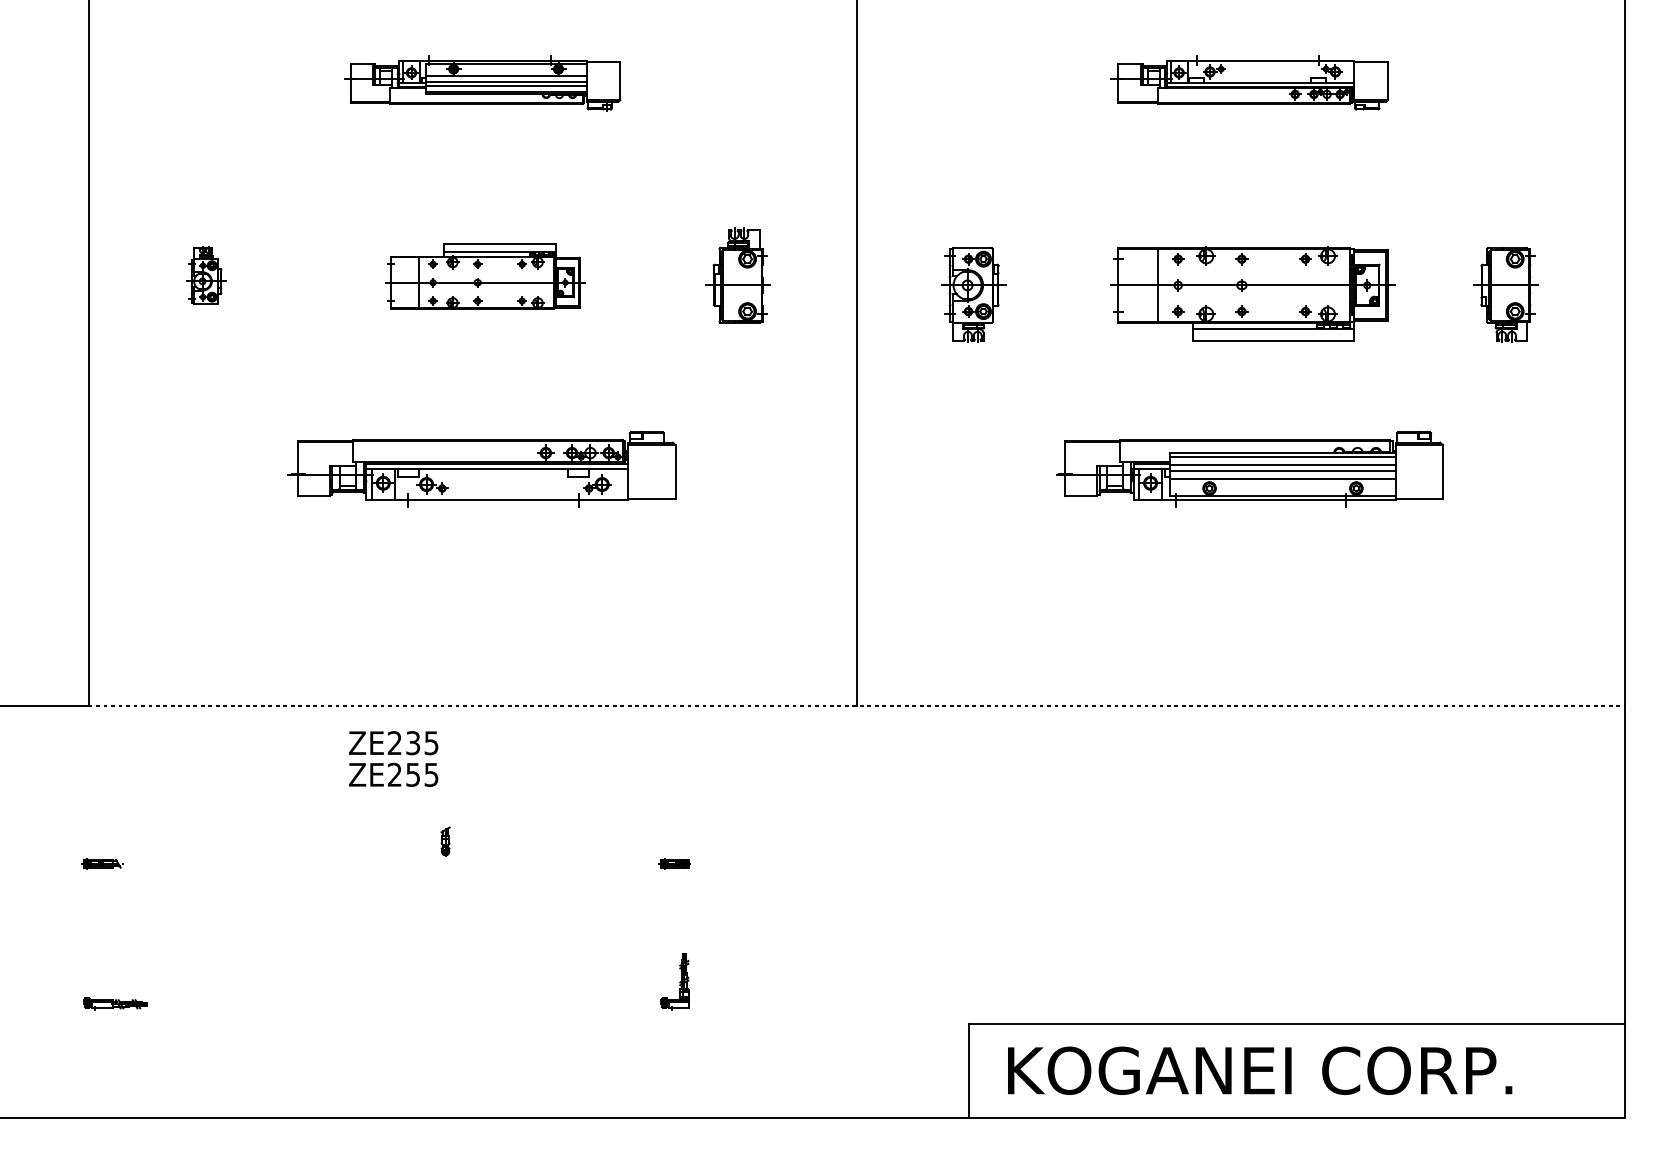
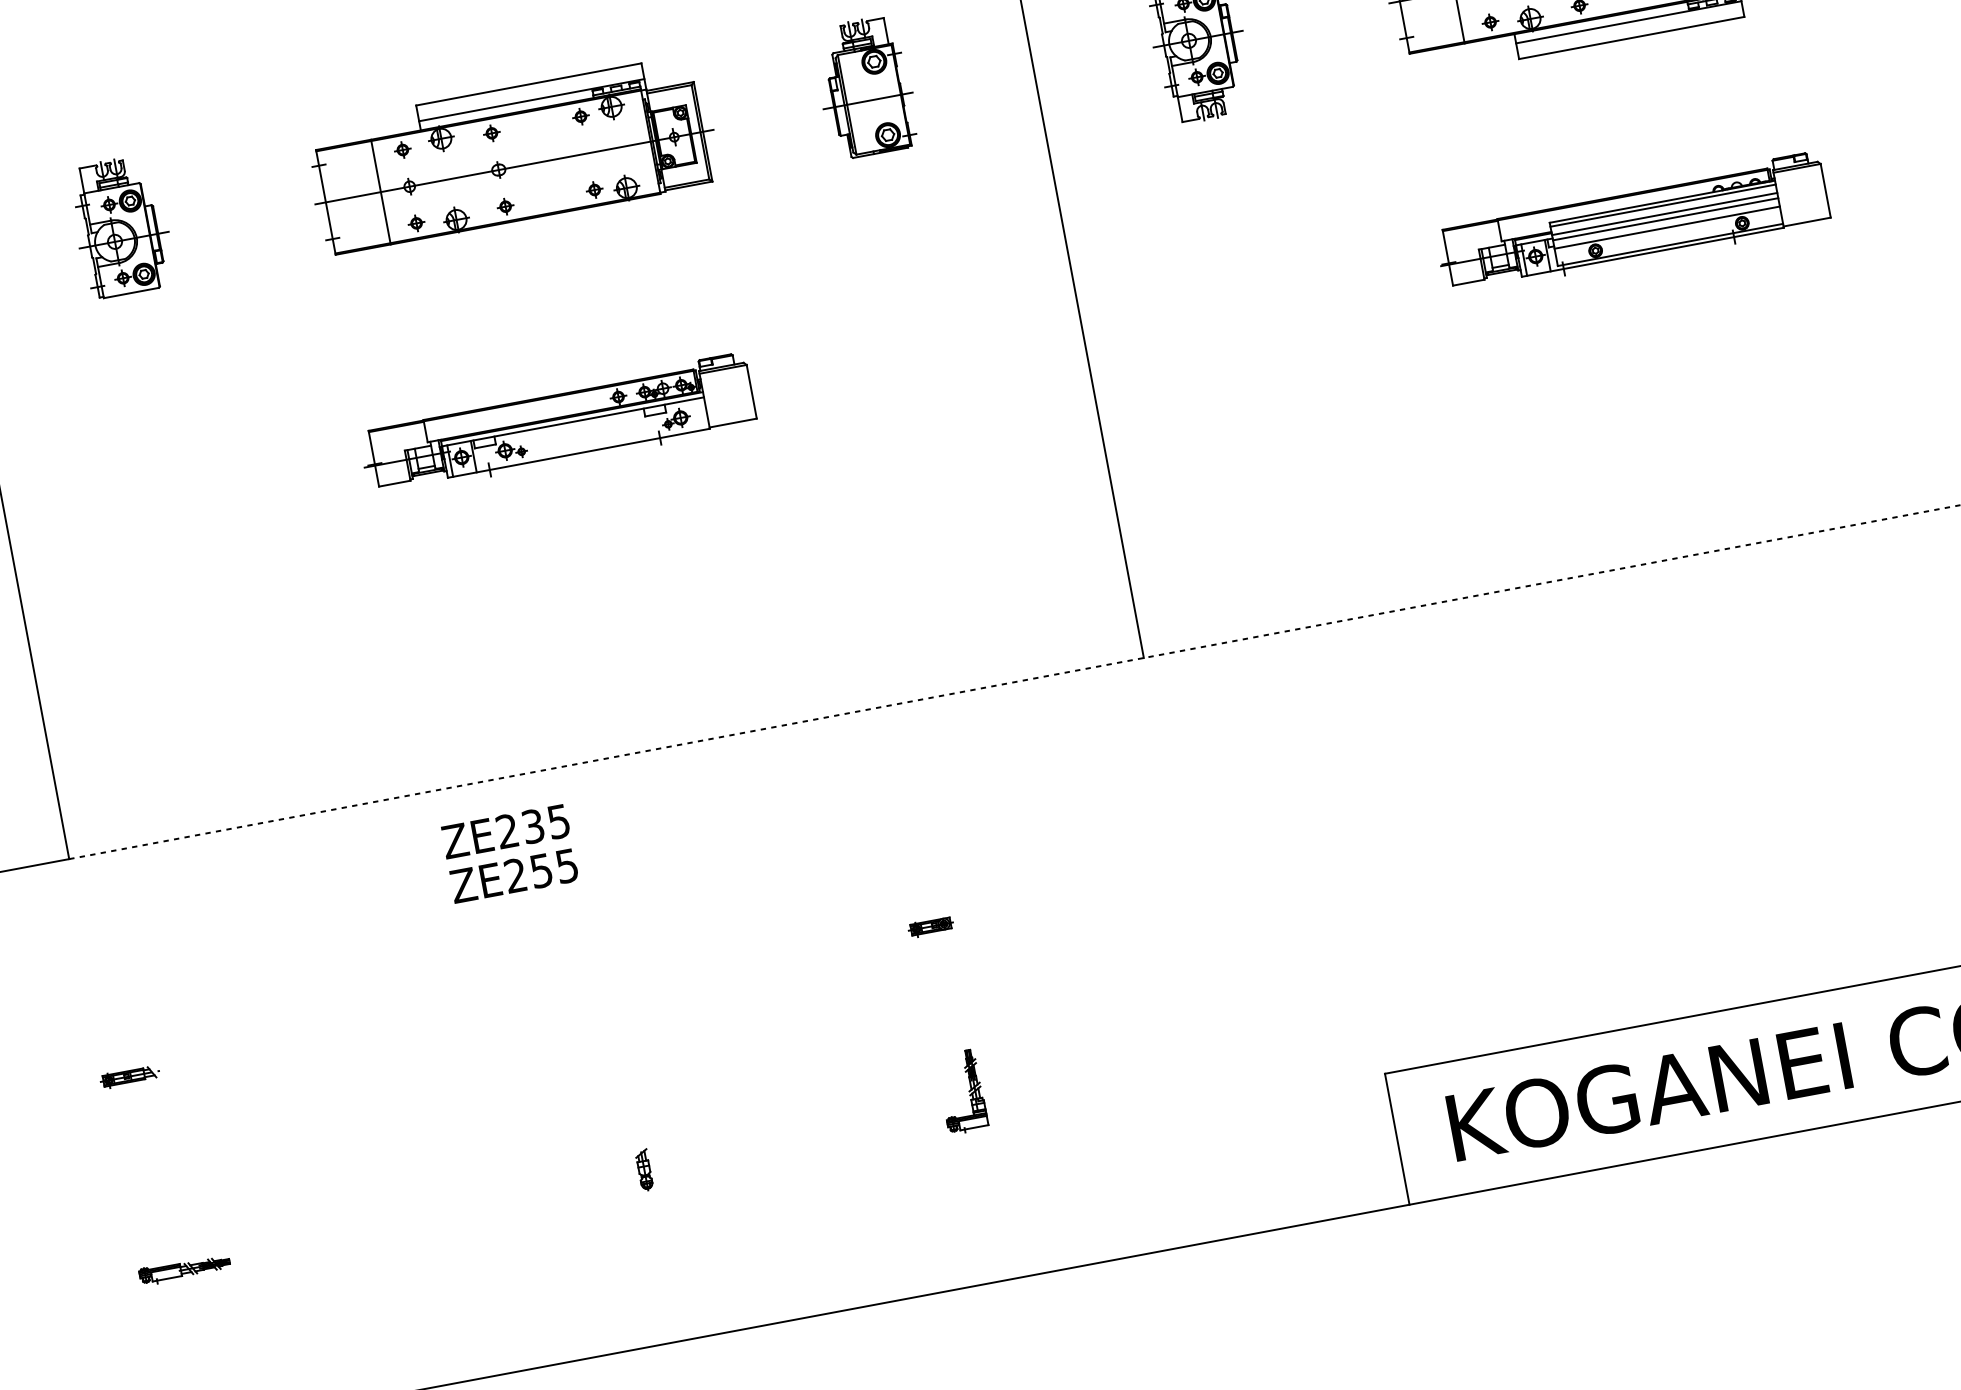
part: (206, 275) -> (121, 226), size x1.67
part: (485, 276) -> (512, 154), size x1.43
part: (481, 468) -> (556, 424), size x0.71
part: (1250, 468) -> (1632, 222), size x0.71
part: (445, 841) -> (644, 1169), moved

